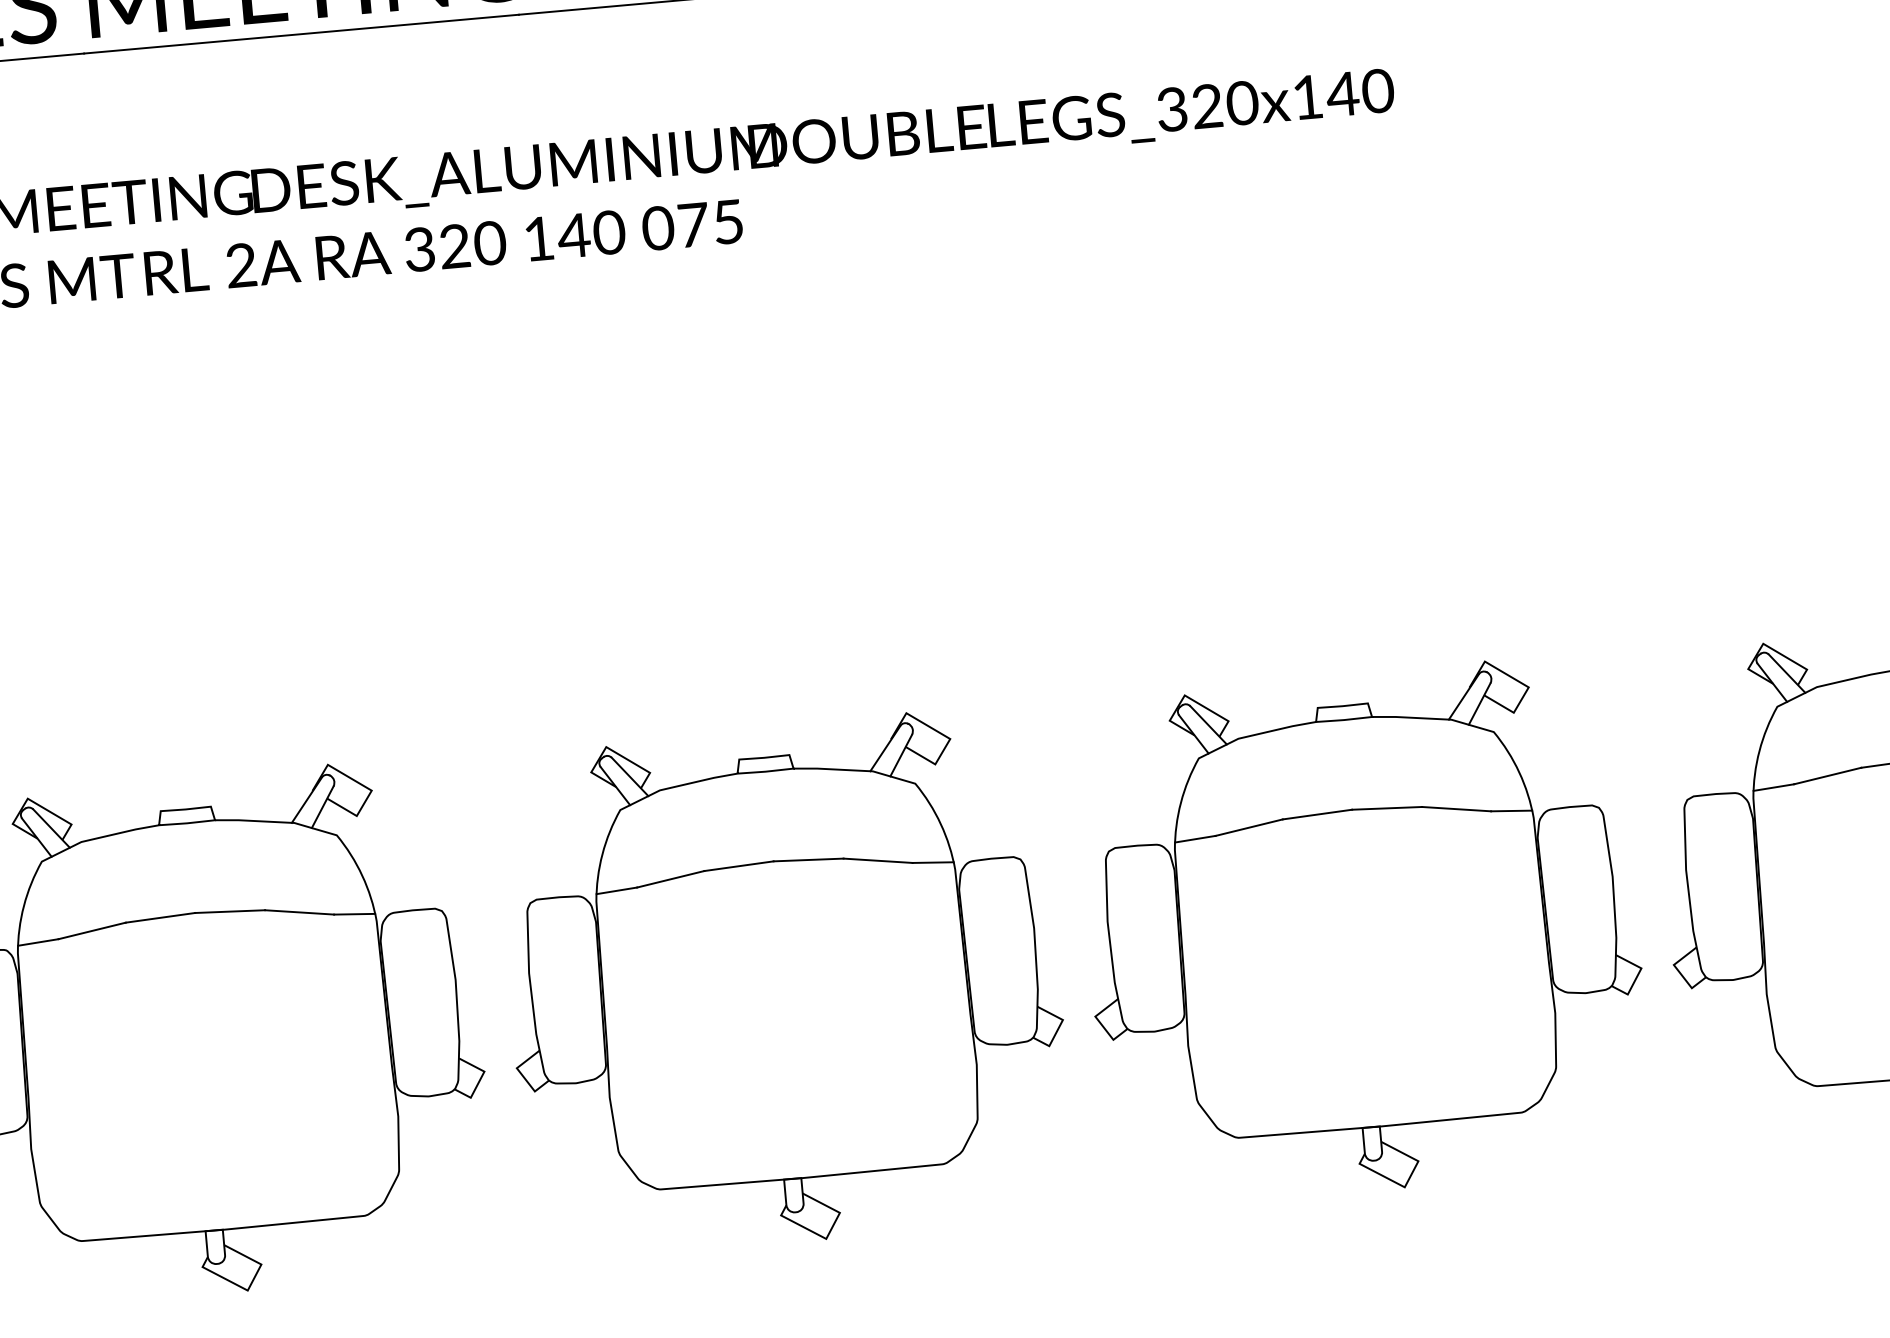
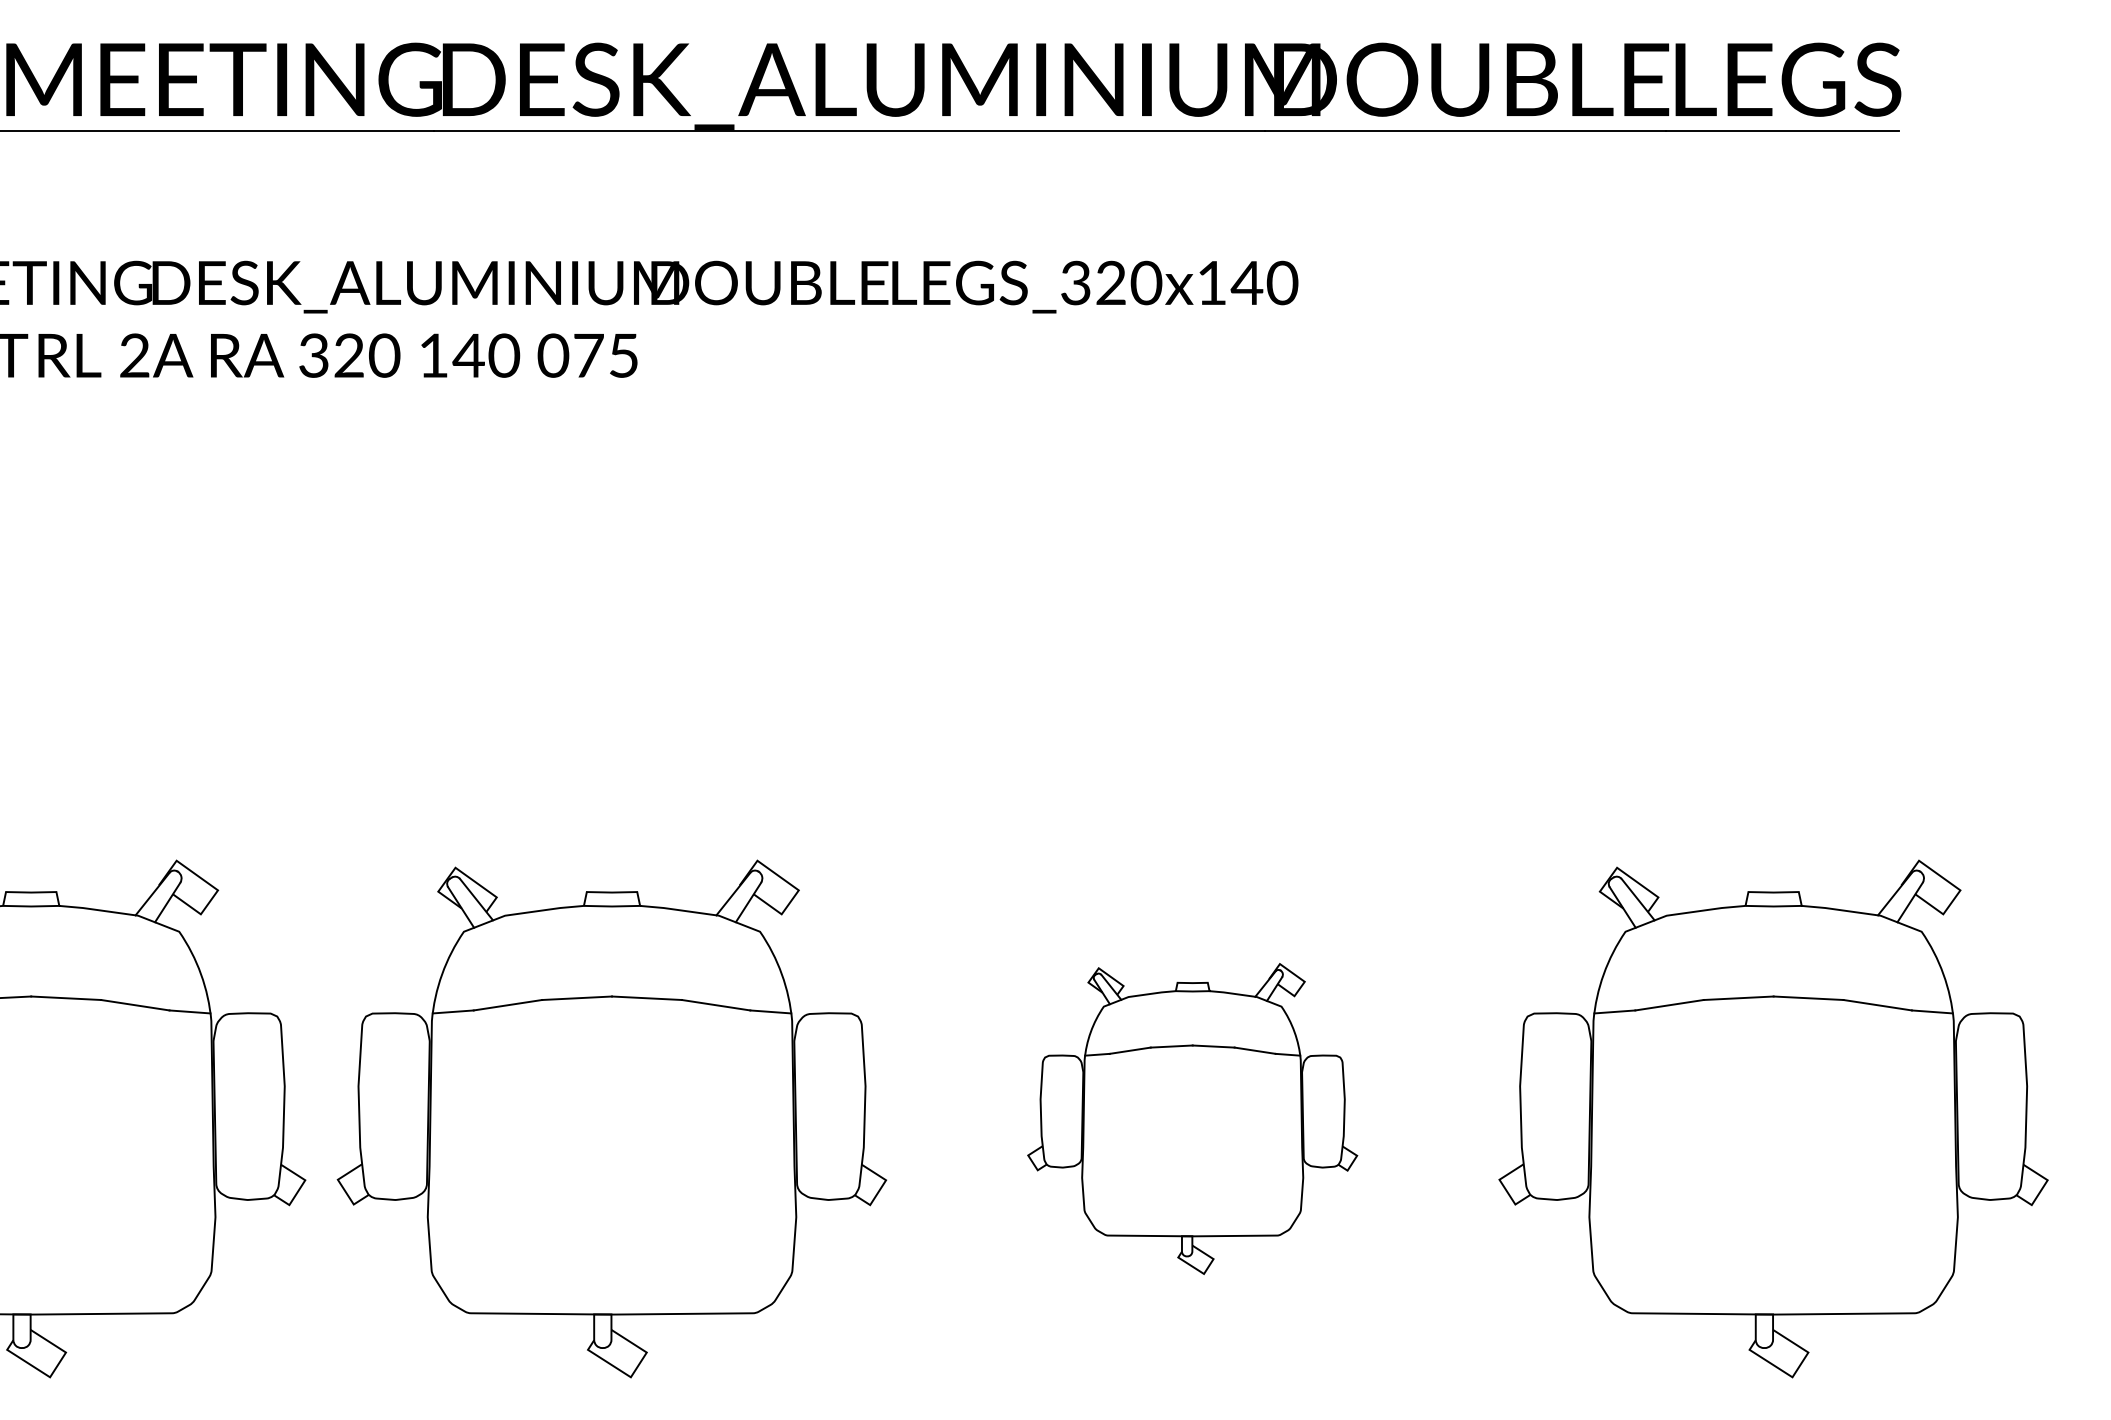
part: (1362, 931) -> (1192, 1118), size x0.6

